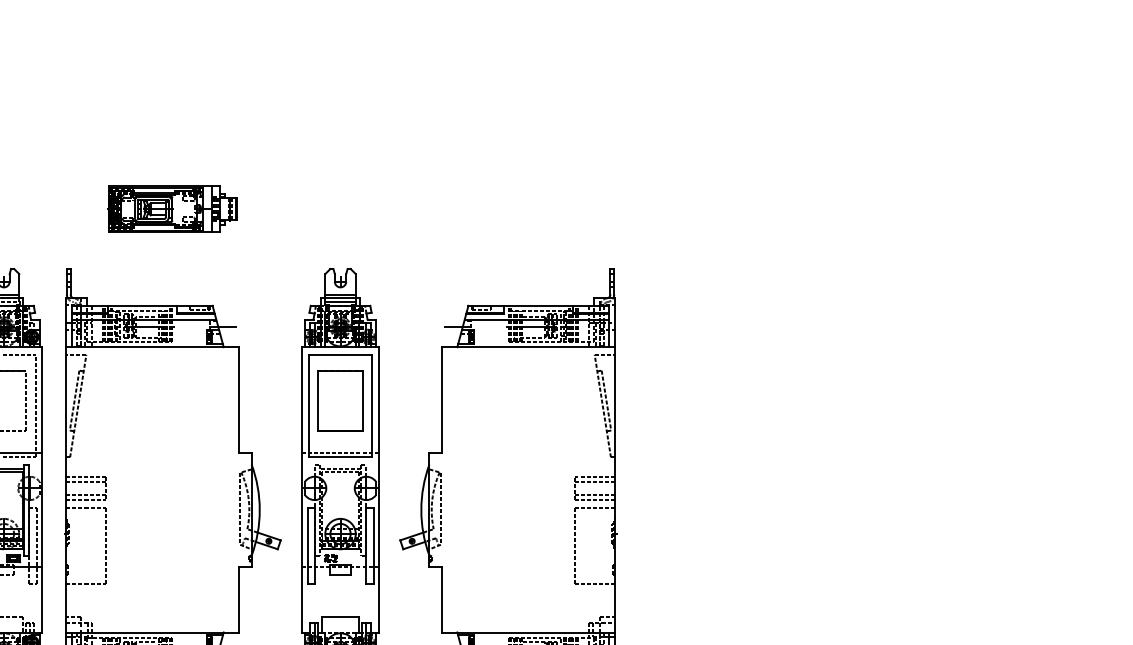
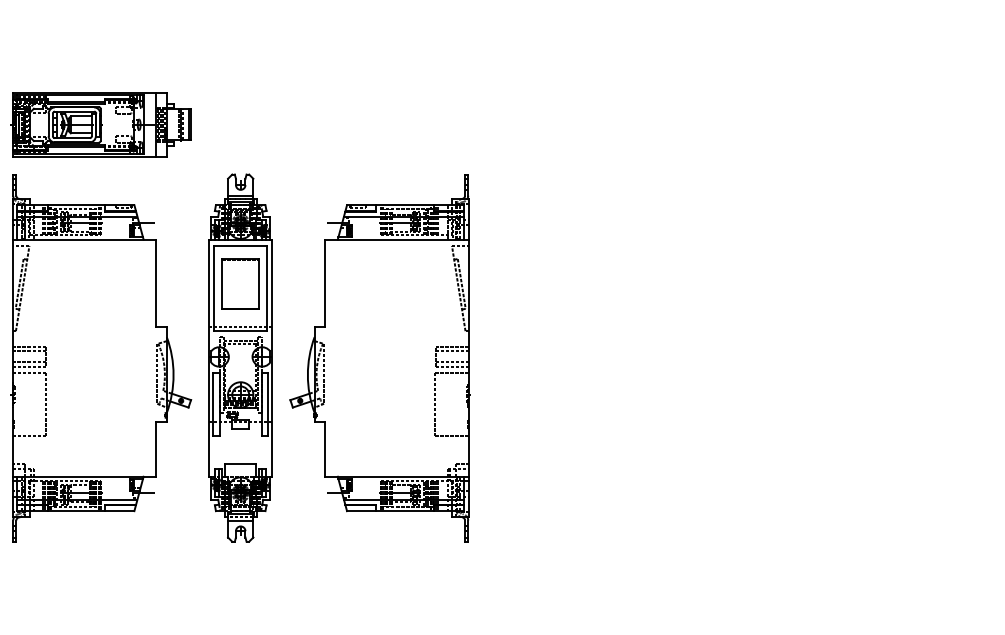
part: (171, 208) -> (100, 124), size x1.67

